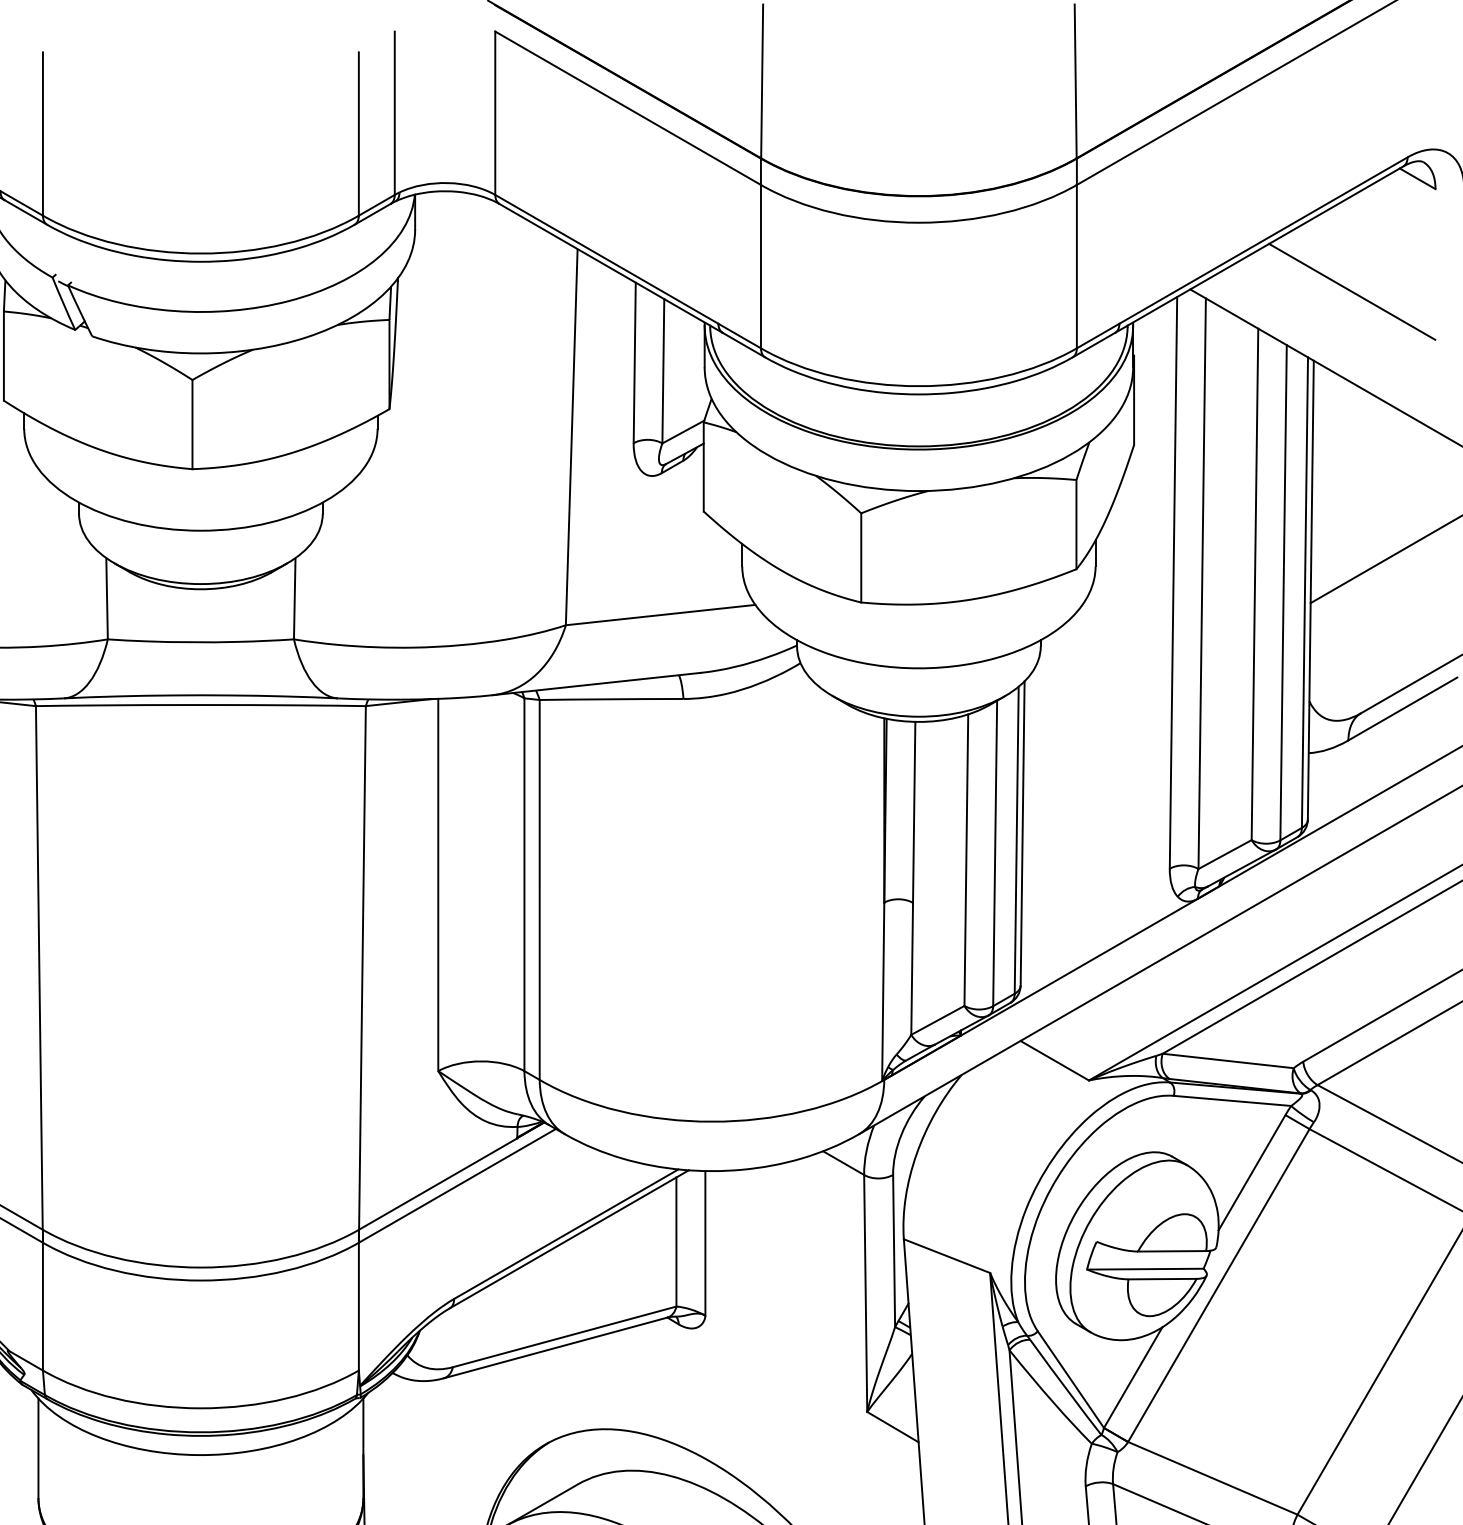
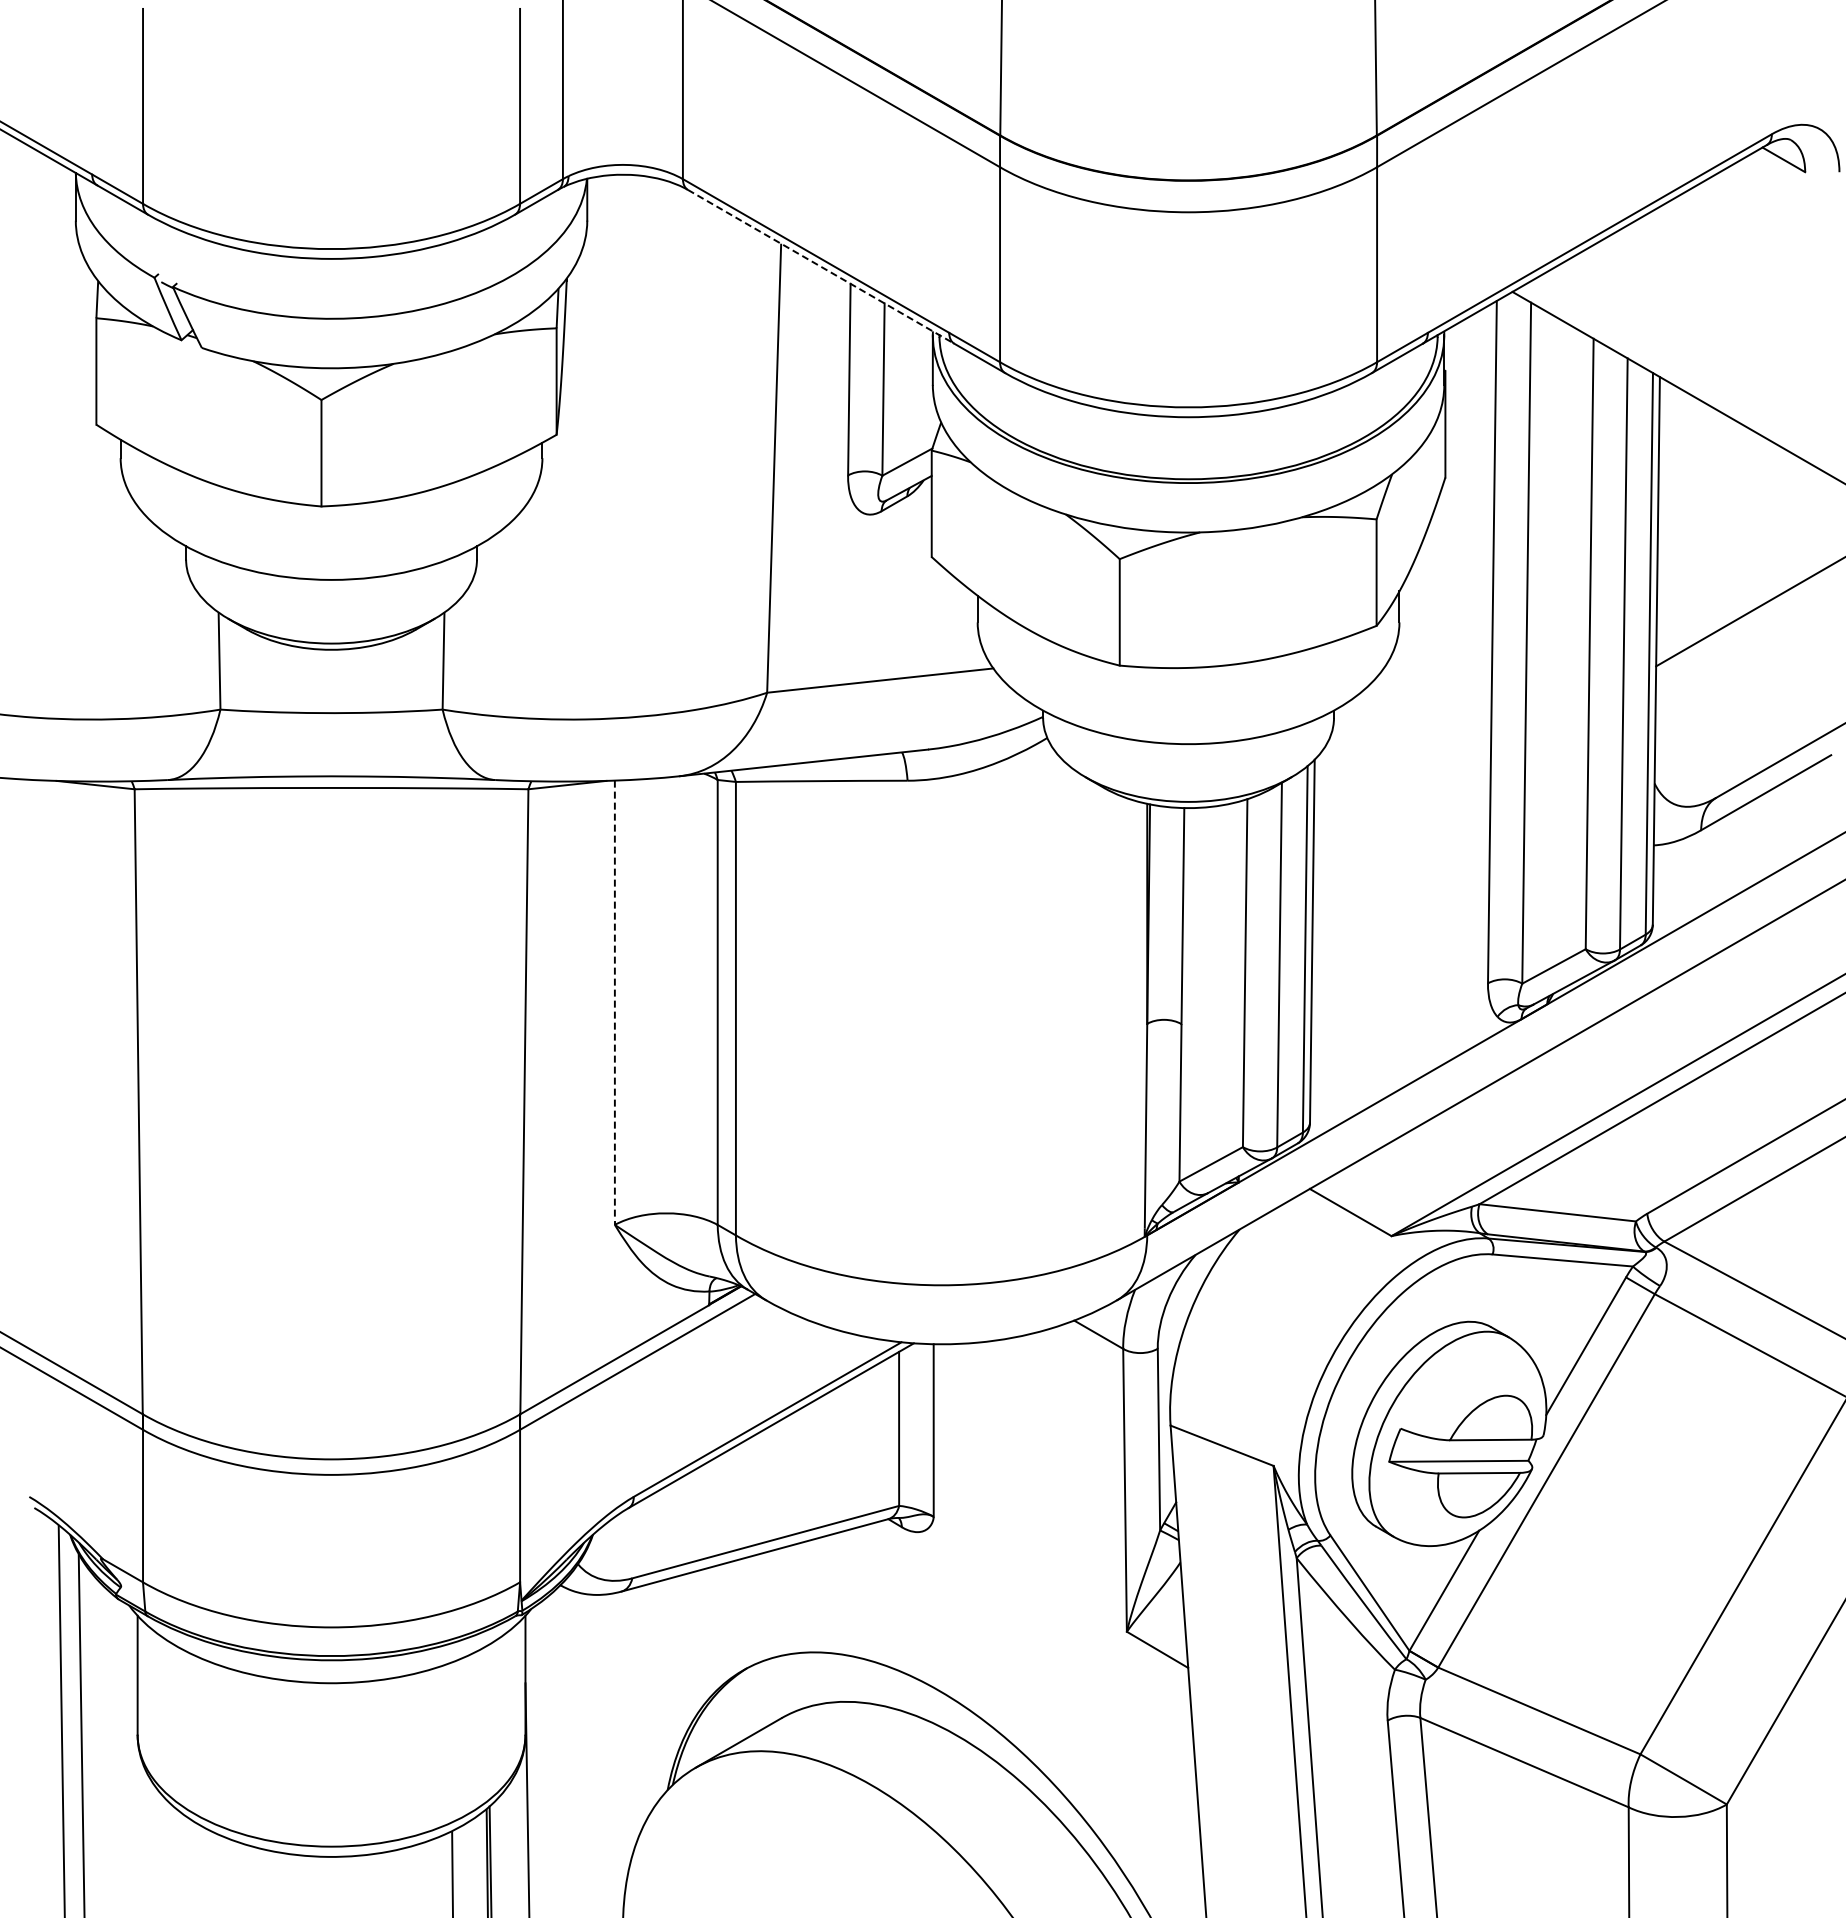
line: (611, 268) -> (821, 266), solid -> dashed
line: (1352, 291) -> (1705, 294), removed
line: (437, 885) -> (614, 1003), solid -> dashed

